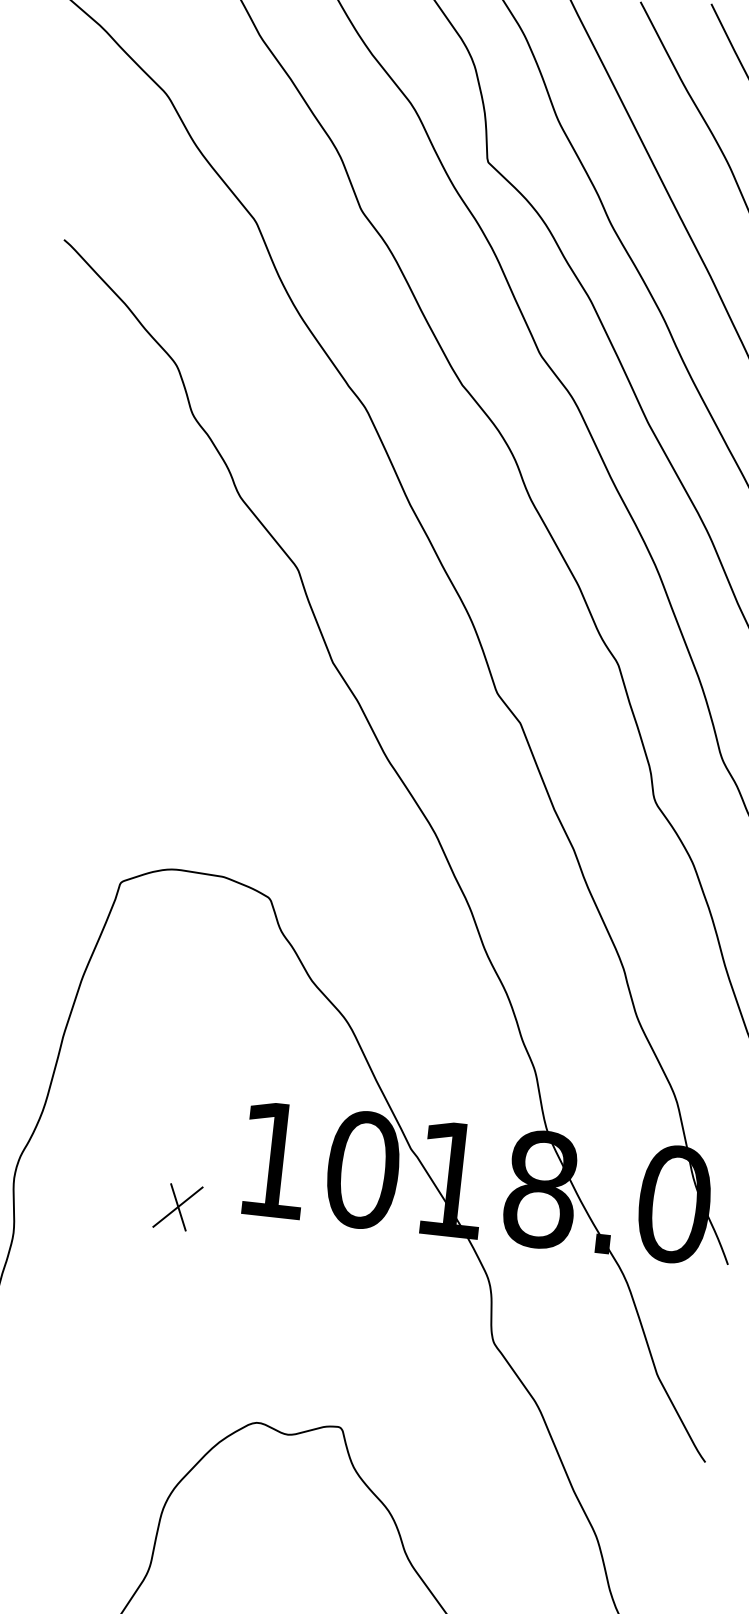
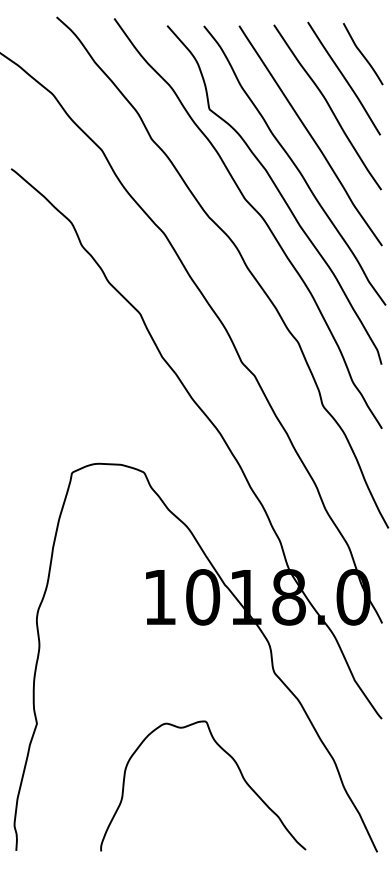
part: (177, 1206) -> (116, 624), removed

